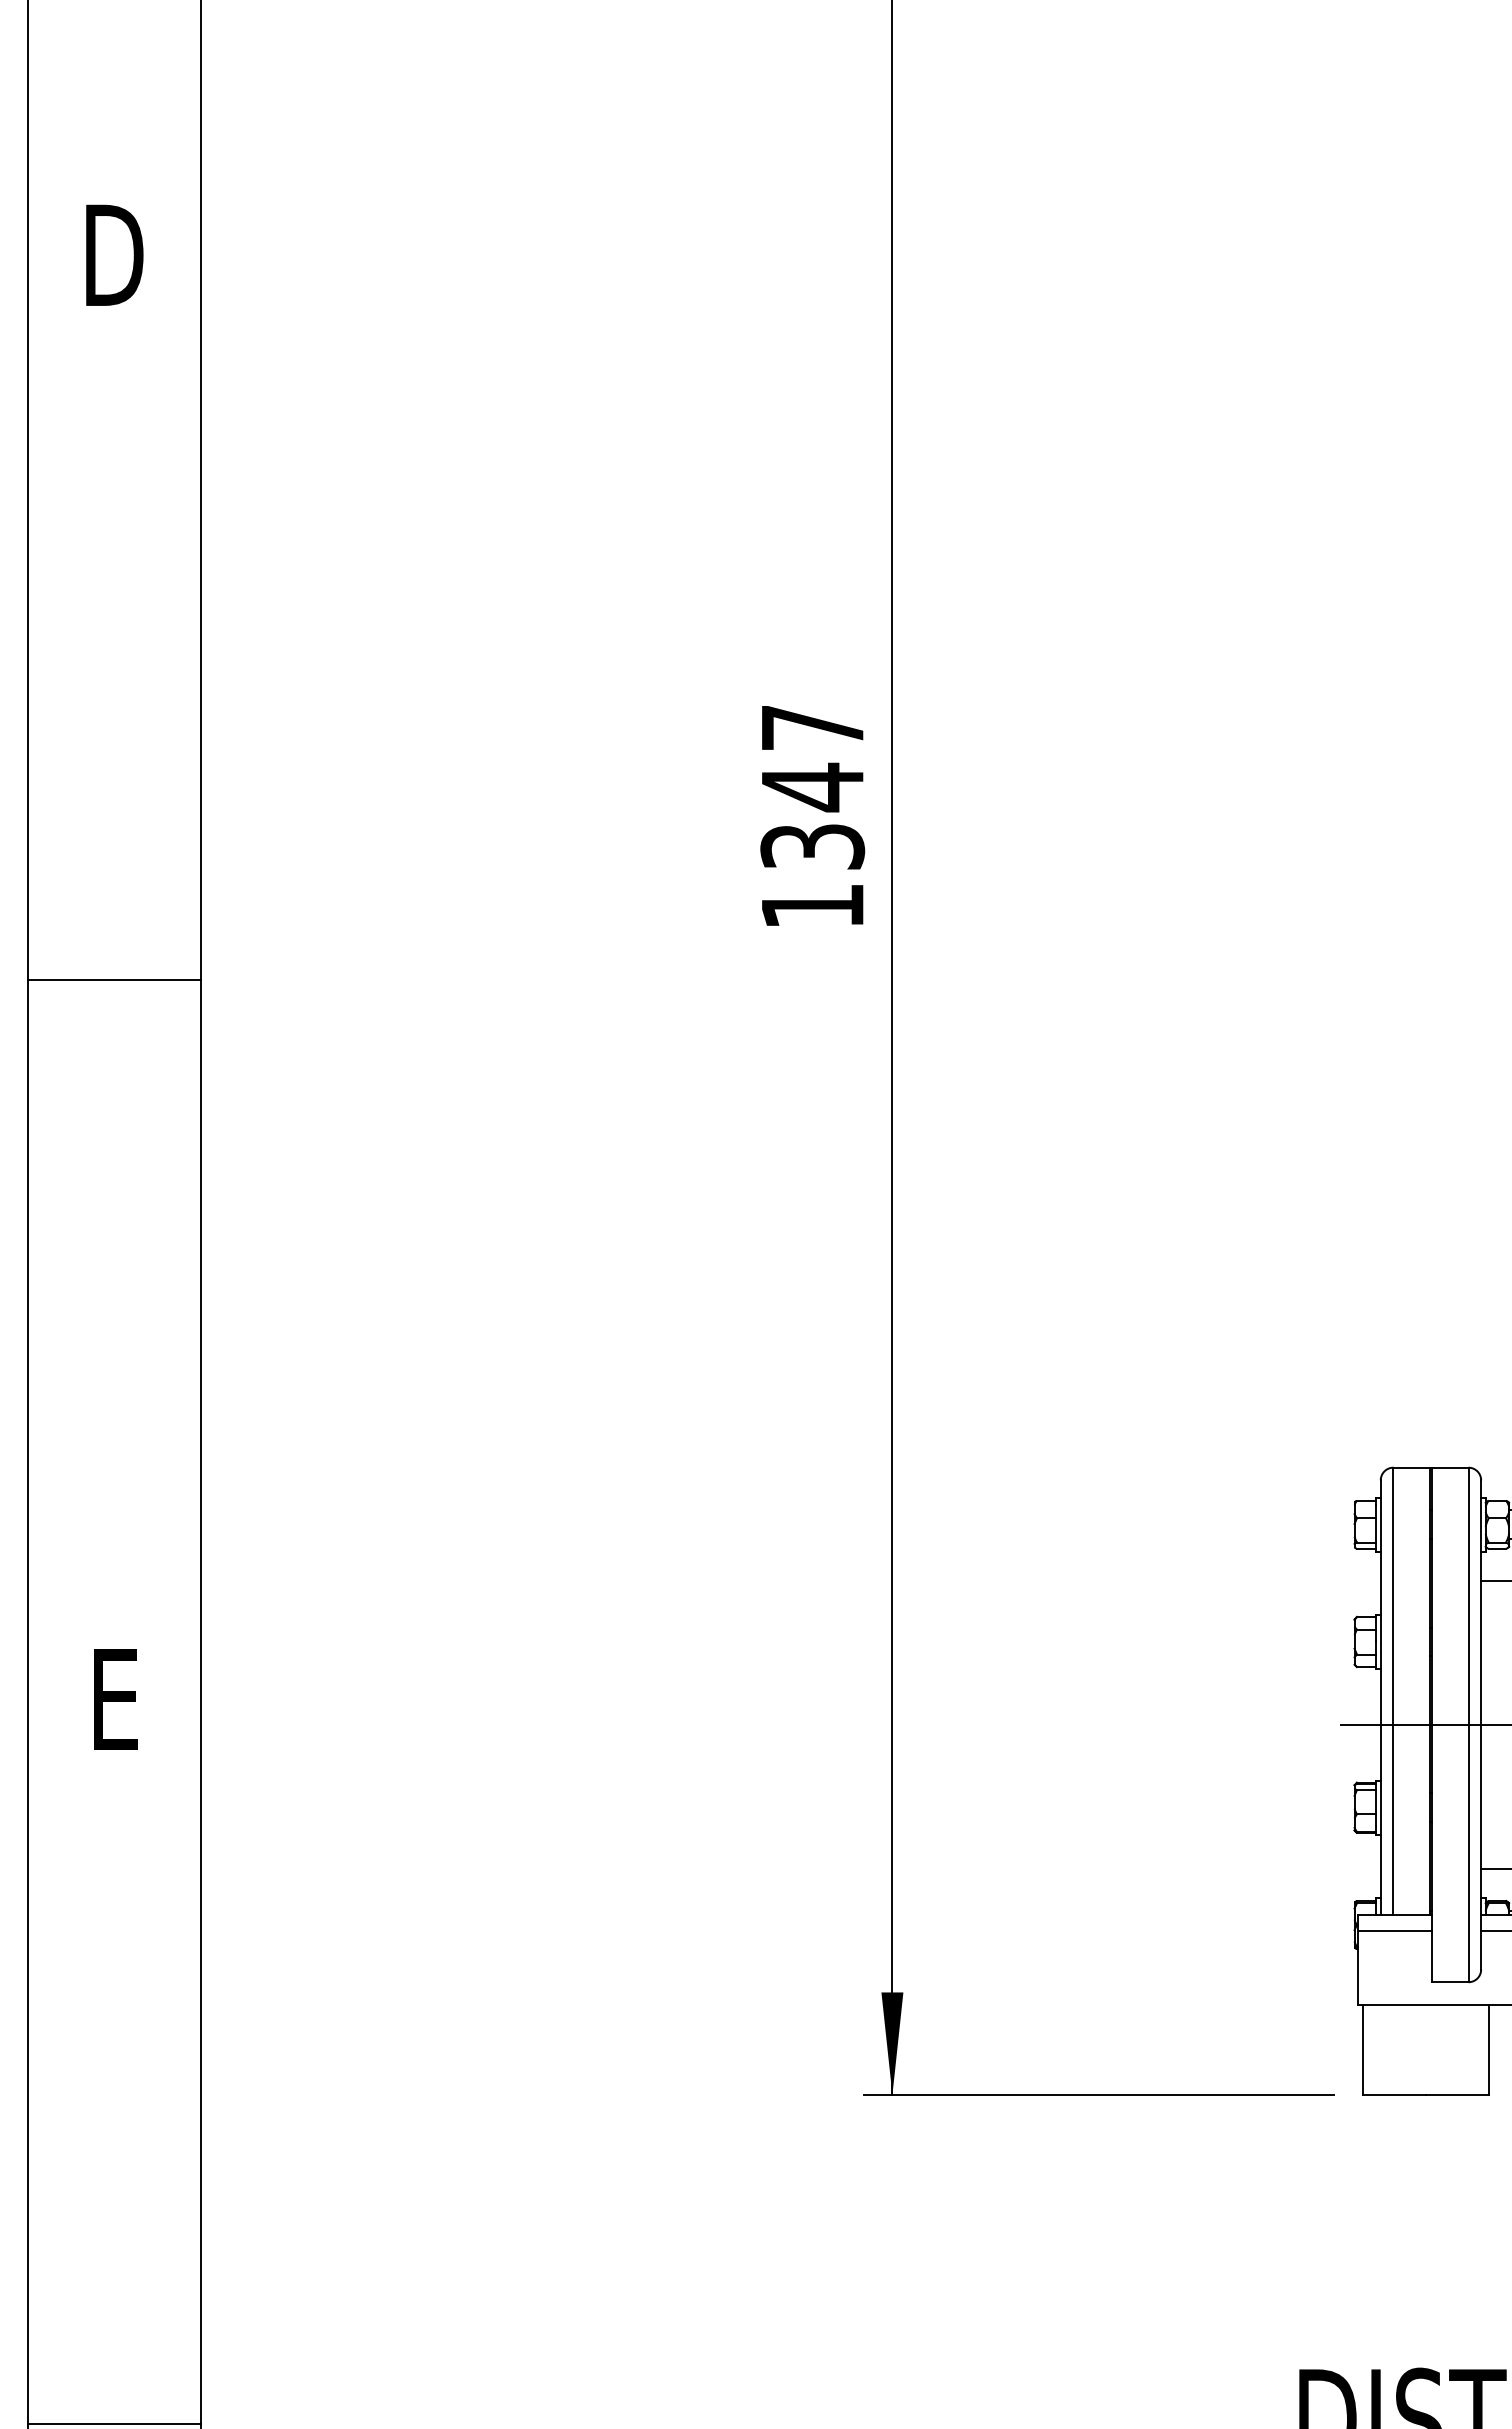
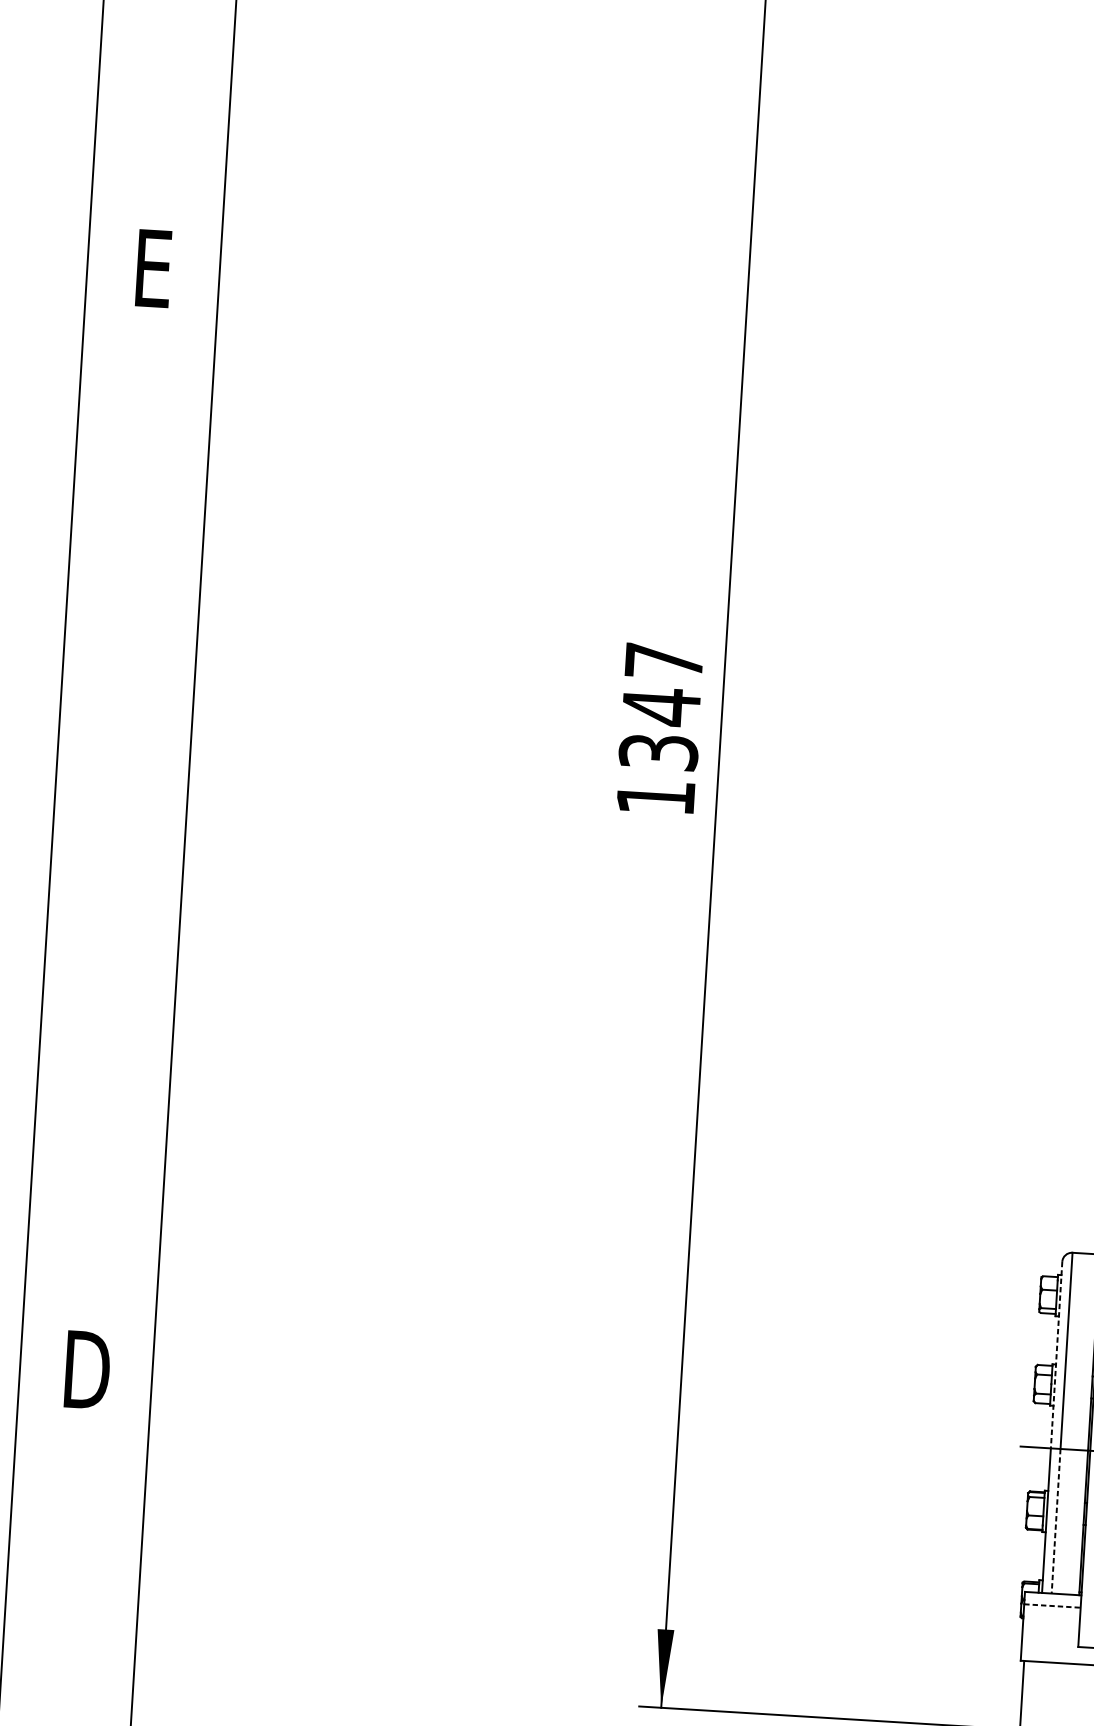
text: (114, 254) -> (153, 267), D -> E
line: (113, 979) -> (119, 820), removed
line: (1380, 1603) -> (1056, 1355), solid -> dashed
text: (115, 1699) -> (87, 1369), E -> D
line: (1393, 1819) -> (1056, 1521), solid -> dashed
line: (1395, 1930) -> (1052, 1605), solid -> dashed

